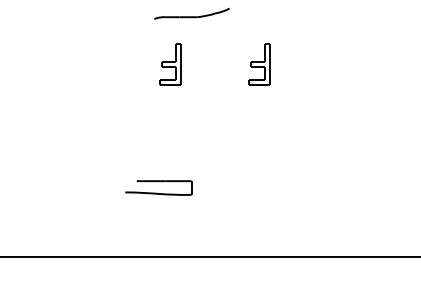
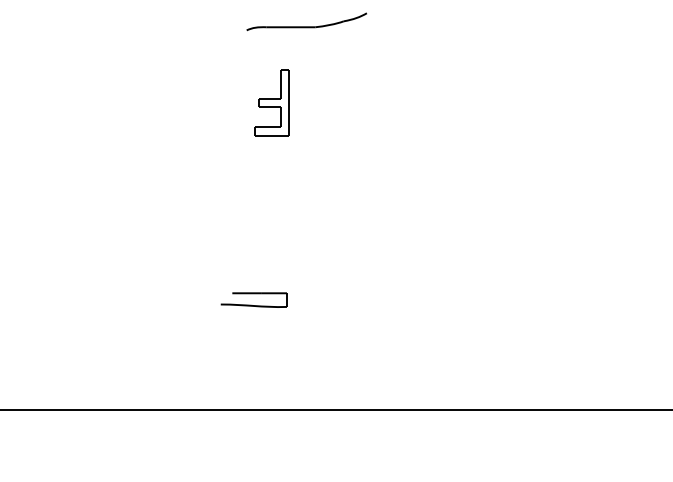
part: (259, 64) -> (414, 102), removed
part: (159, 187) -> (255, 299), size x0.62

